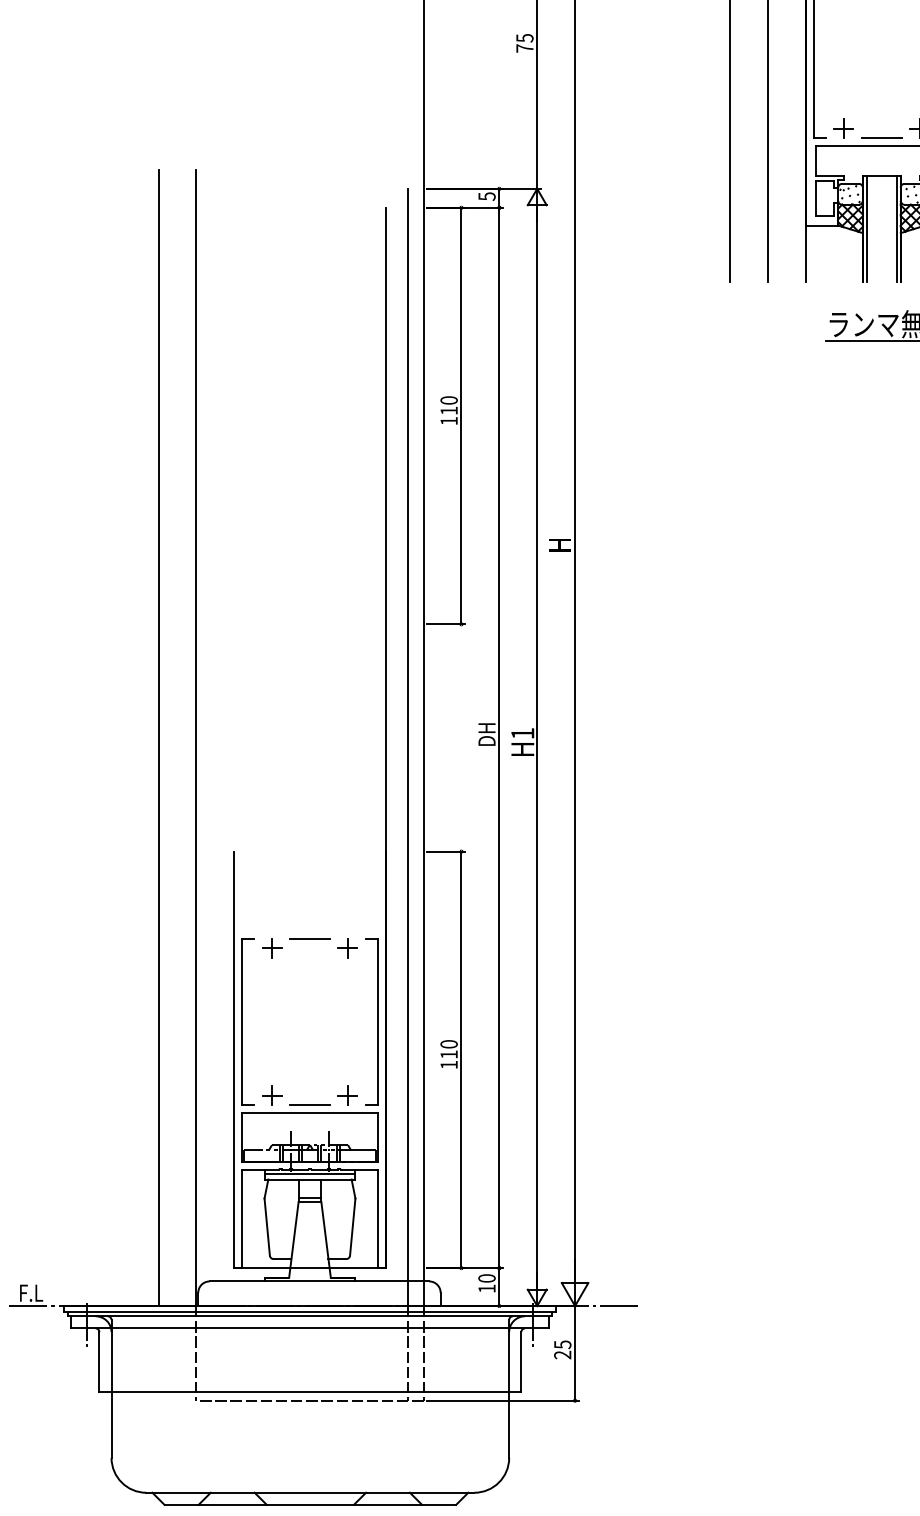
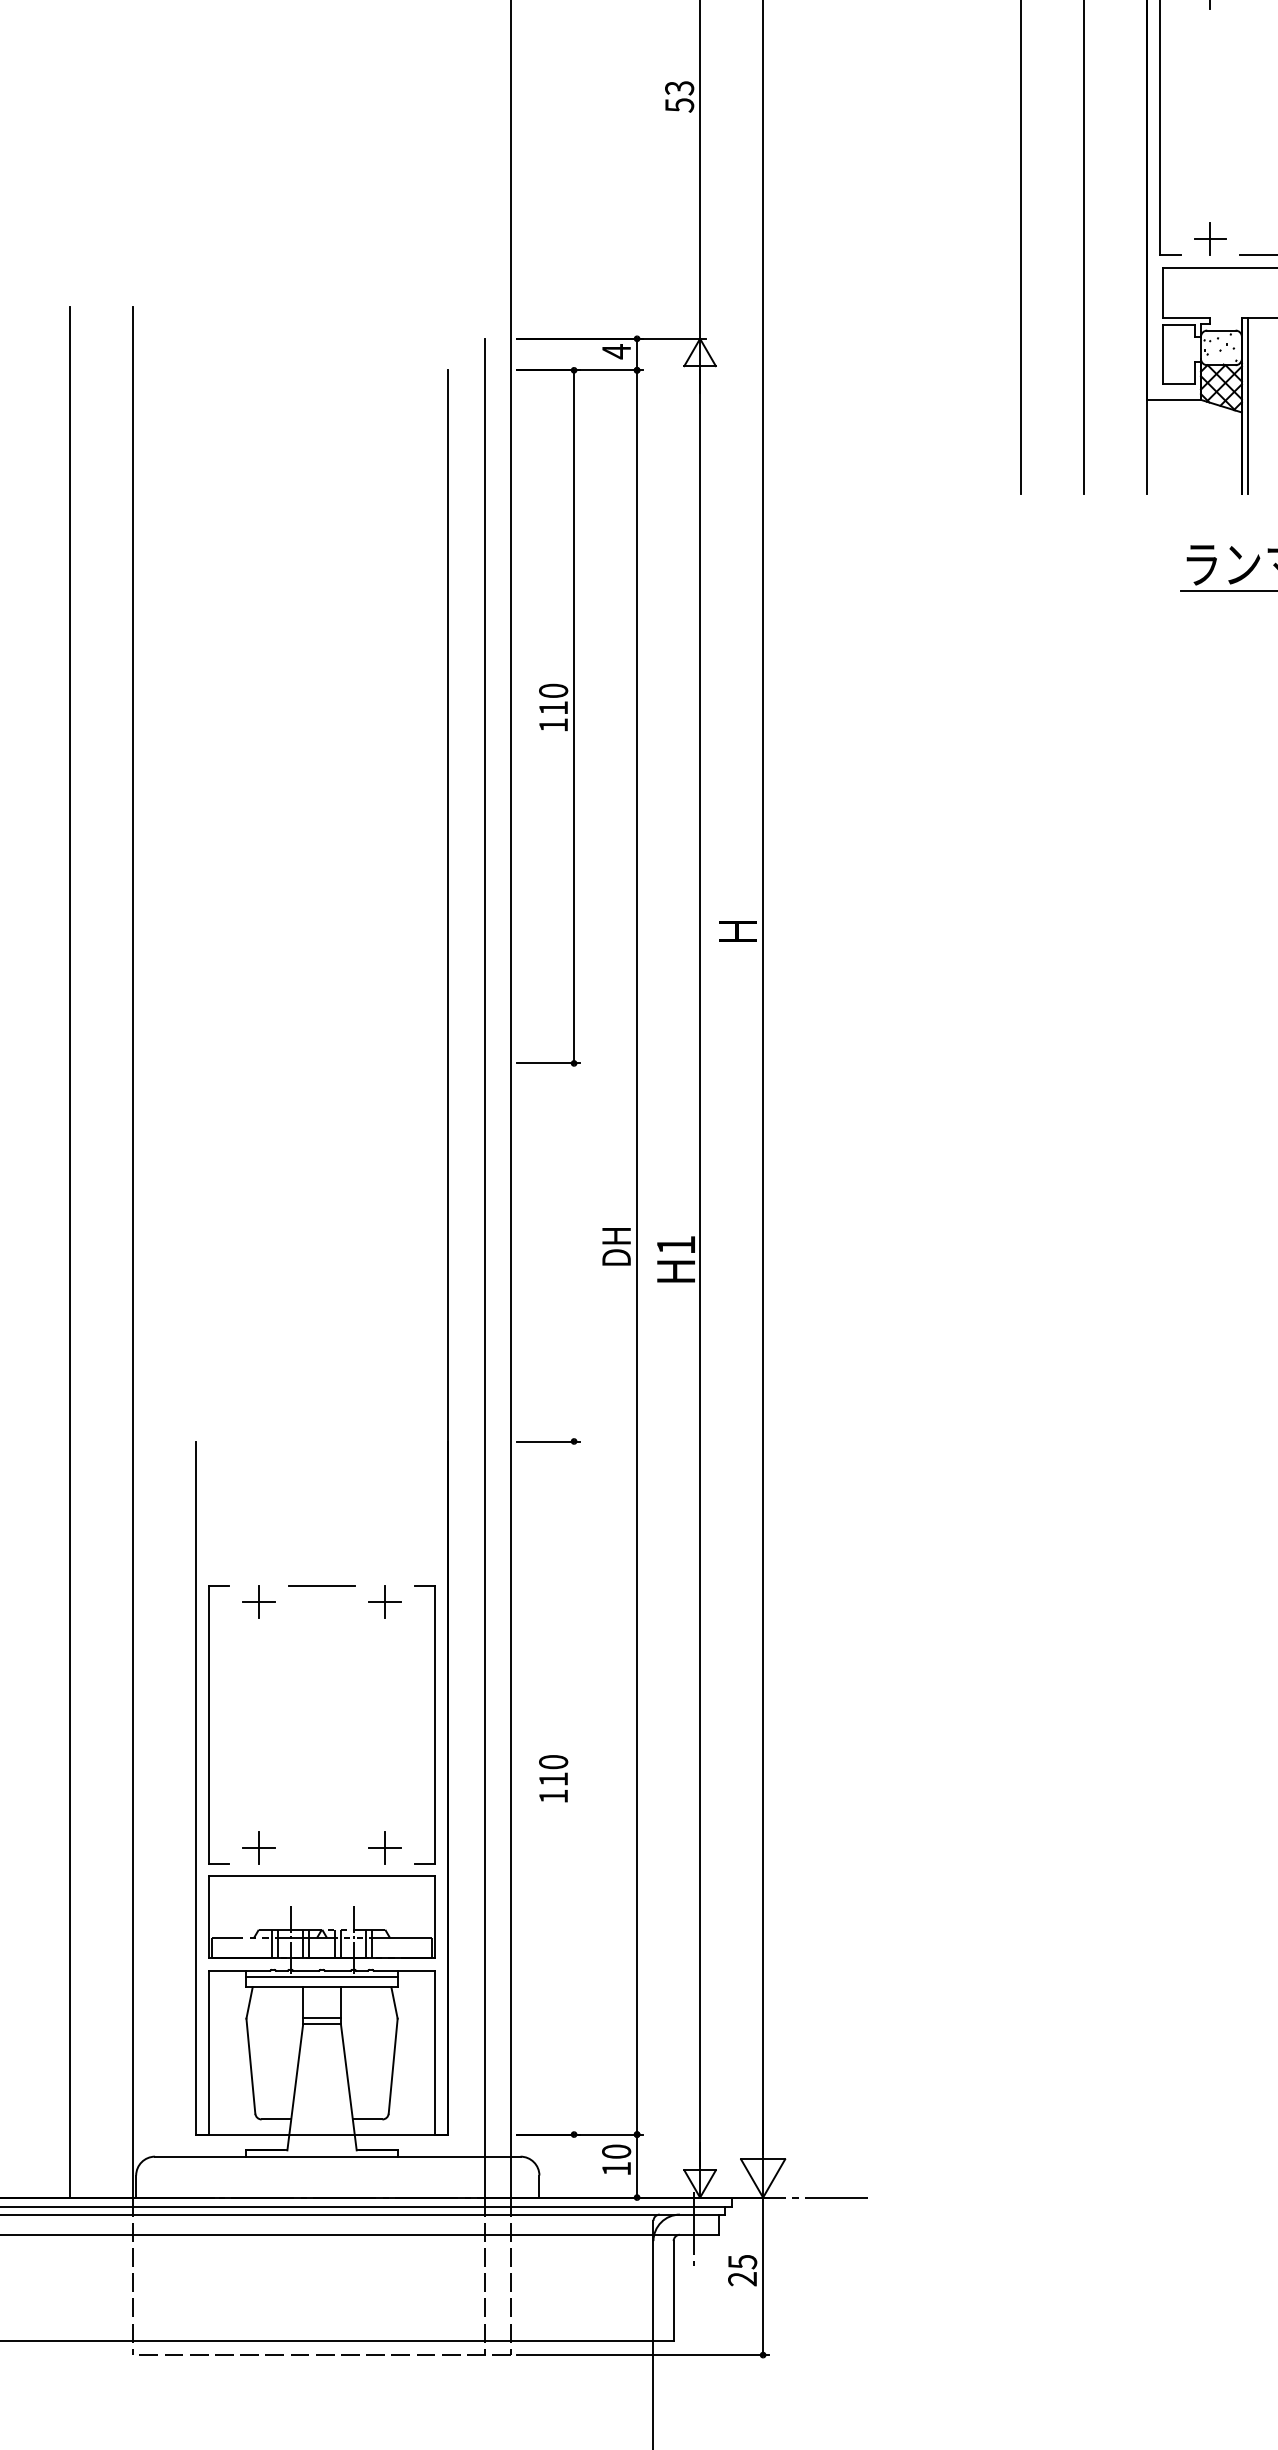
text: (524, 43) -> (678, 96), 75 -> 53
text: (486, 196) -> (615, 351), 5 -> 4
line: (461, 1059) -> (574, 1787), removed
line: (309, 1105) -> (321, 1863), removed

